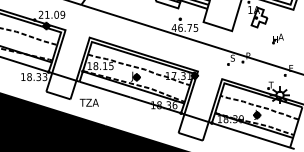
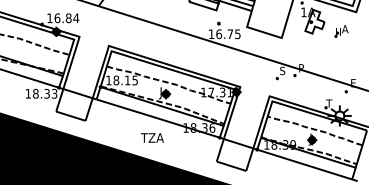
text: (52, 15) -> (63, 18), 21.09 -> 16.84
text: (174, 27) -> (211, 33), 46.75 -> 16.75
part: (278, 38) -> (341, 31), moved
text: (88, 102) -> (151, 137), moved

